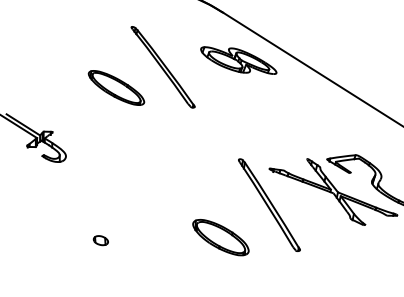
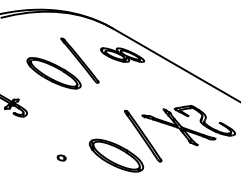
part: (115, 88) -> (53, 73), size x1.67
part: (220, 237) -> (116, 155), size x1.67
part: (100, 239) -> (61, 157), moved

